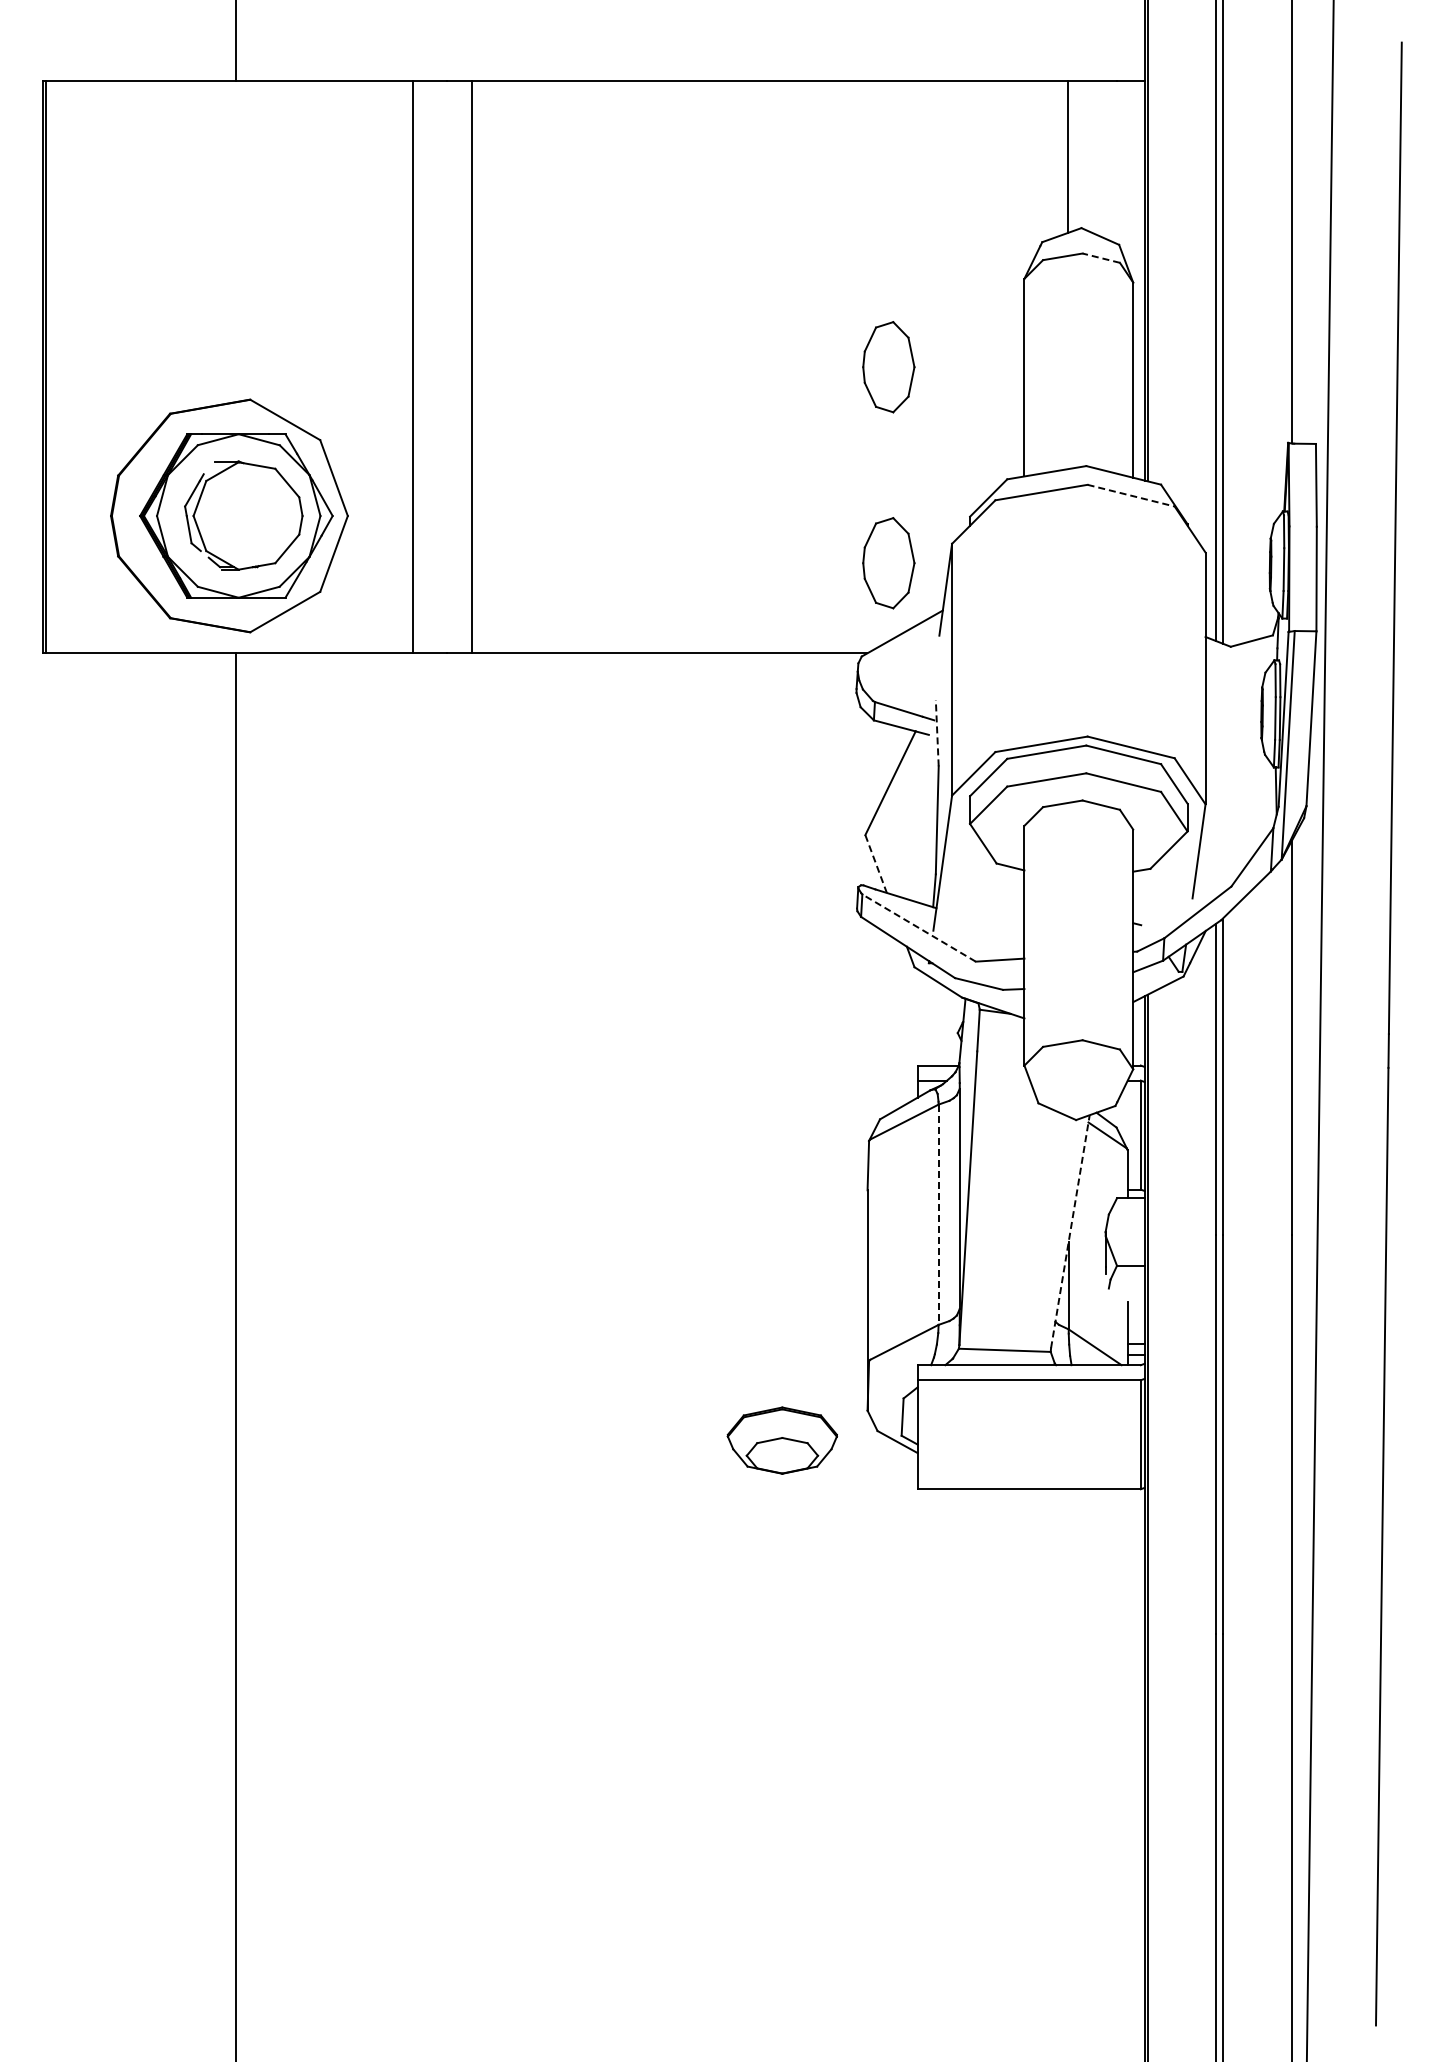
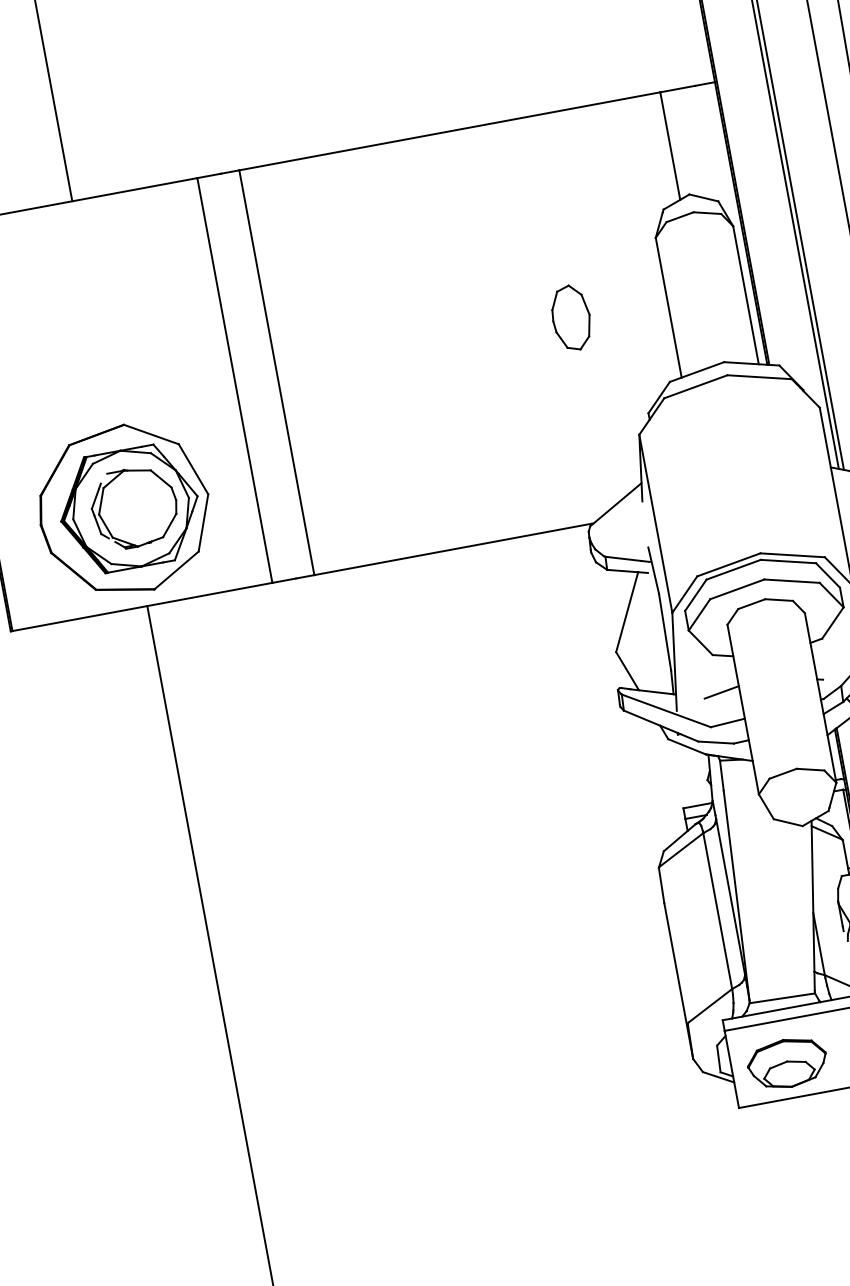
line: (1100, 258) -> (706, 213), dashed -> solid
line: (1131, 495) -> (759, 377), dashed -> solid
part: (888, 563) -> (596, 457), removed
line: (937, 732) -> (653, 570), dashed -> solid
line: (876, 864) -> (627, 671), dashed -> solid
line: (999, 916) -> (721, 692), added
line: (919, 928) -> (666, 711), dashed -> solid
line: (938, 1215) -> (717, 911), dashed -> solid
line: (1070, 1231) -> (813, 905), dashed -> solid
part: (781, 1440) -> (786, 1063), moved

